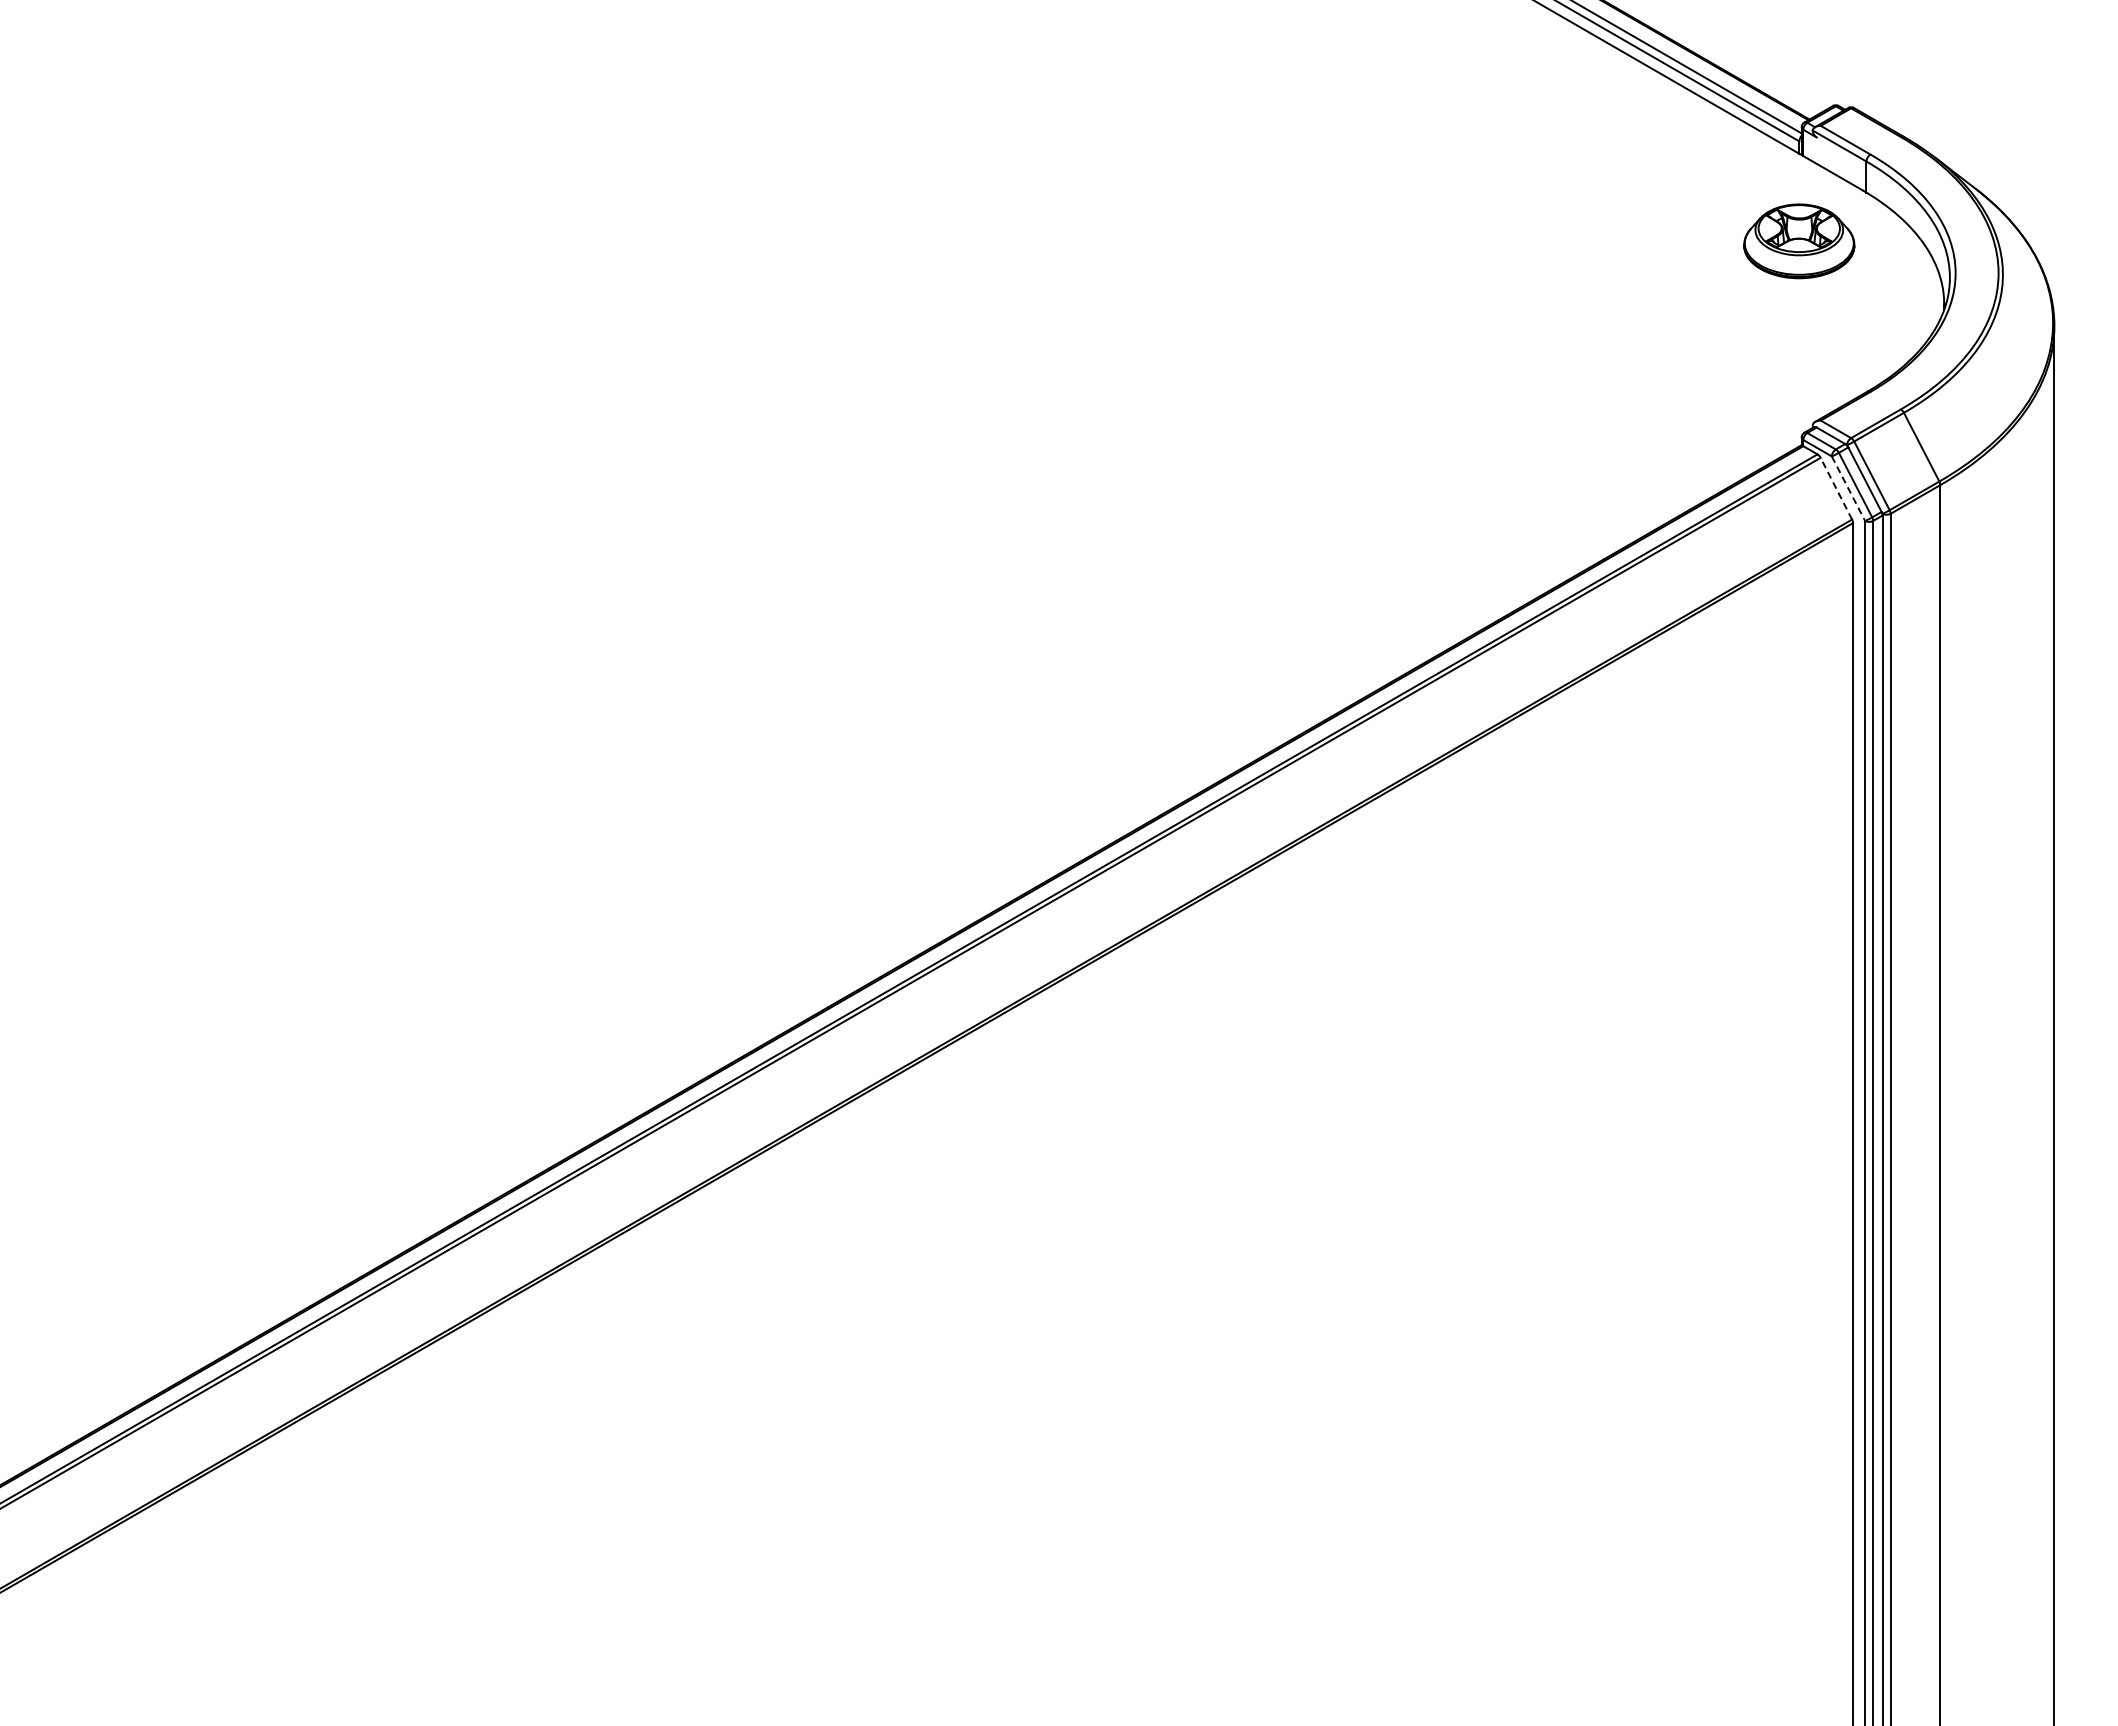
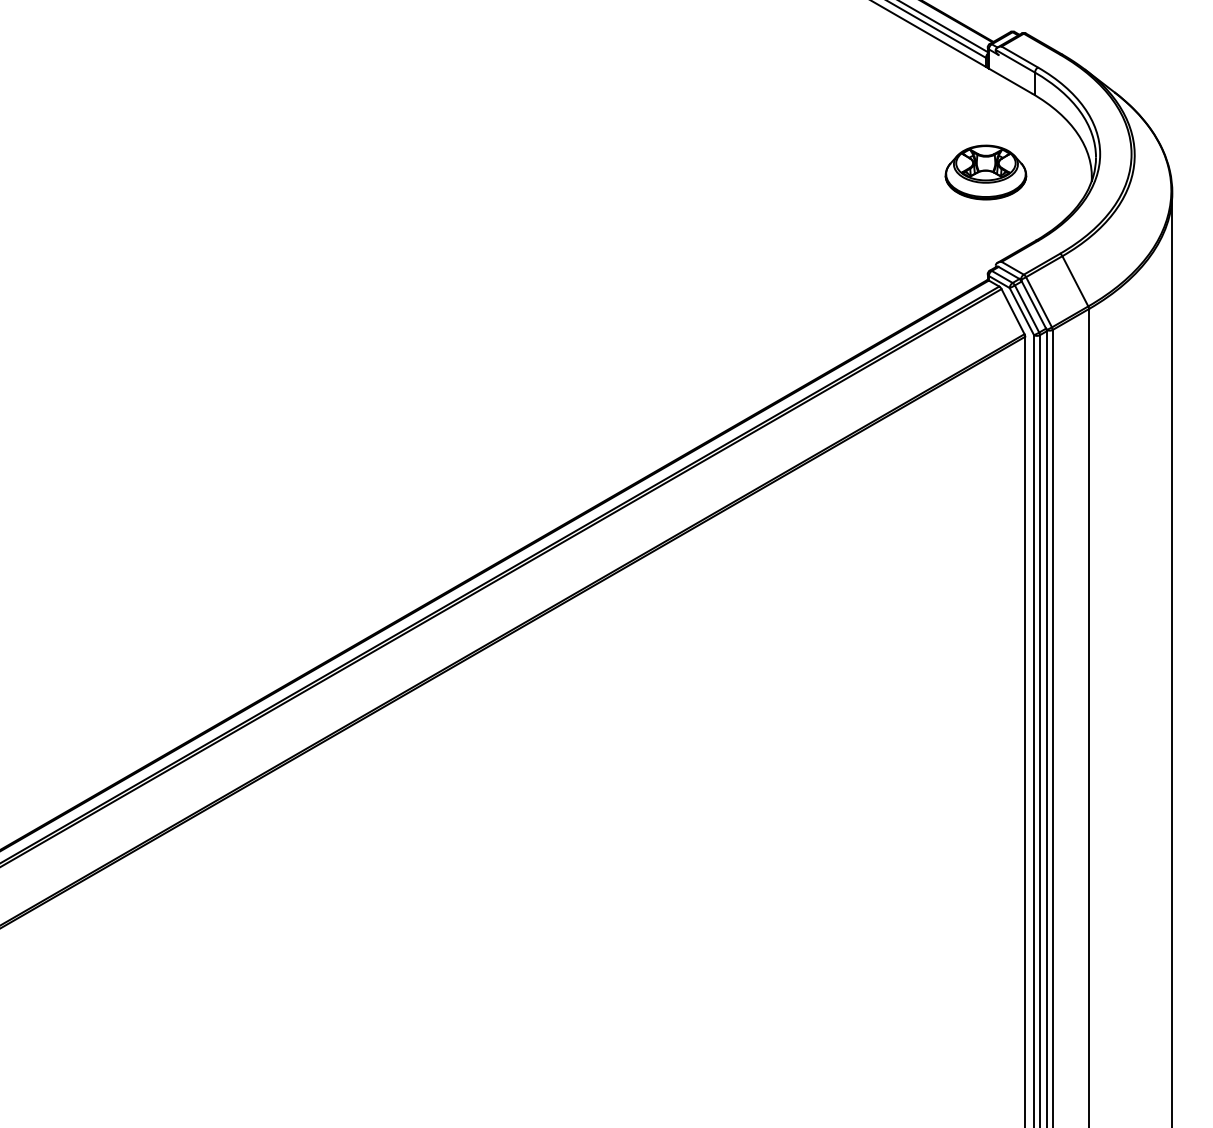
part: (1799, 241) -> (986, 172), moved
line: (1836, 488) -> (1013, 311), dashed -> solid
line: (1848, 489) -> (1021, 312), dashed -> solid

